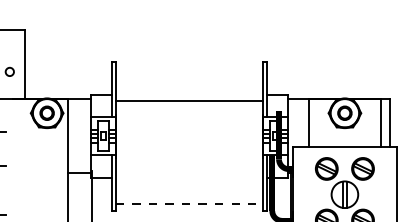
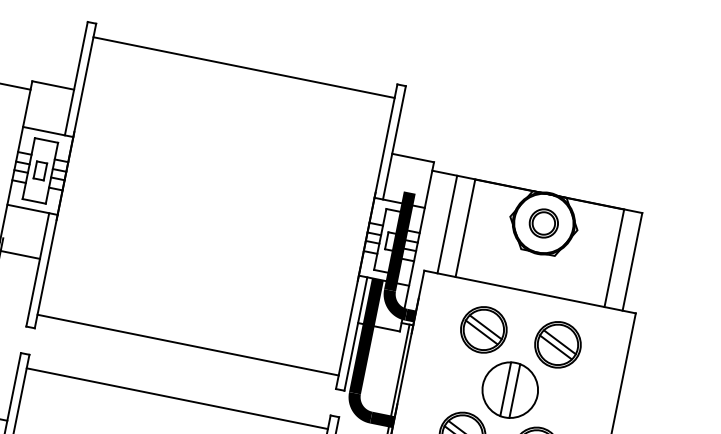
line: (188, 101) -> (242, 67), moved
line: (299, 122) -> (447, 223), added
line: (189, 204) -> (188, 346), dashed -> solid

